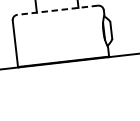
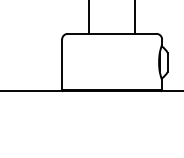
line: (57, 10) -> (111, 33), dashed -> solid

